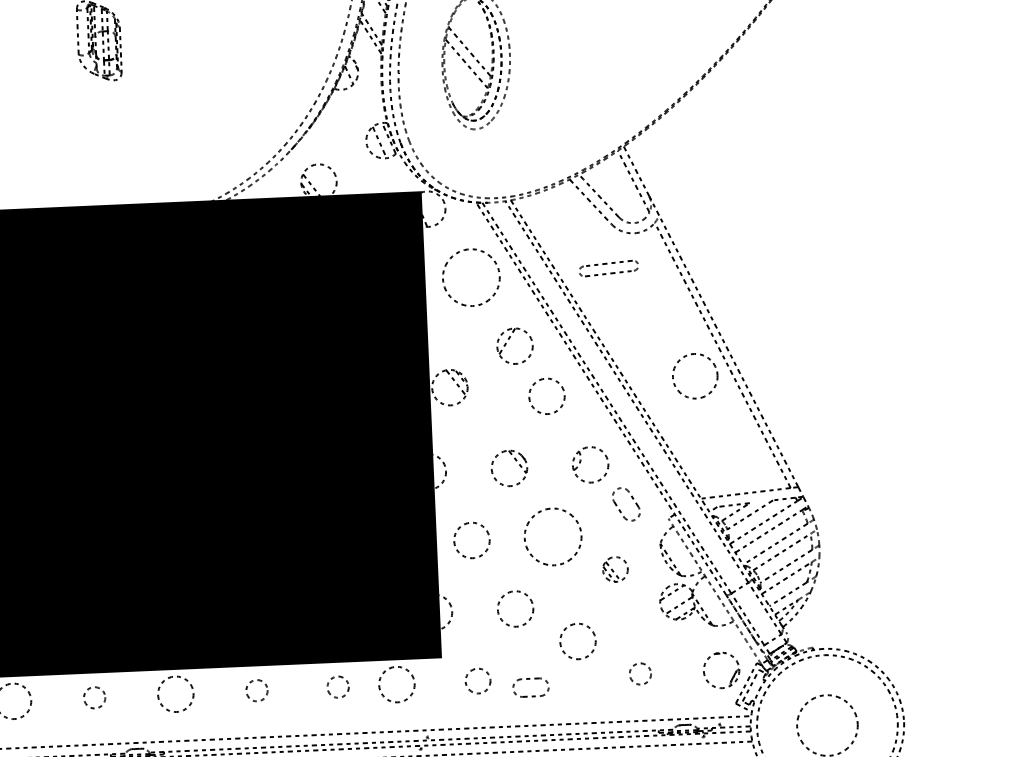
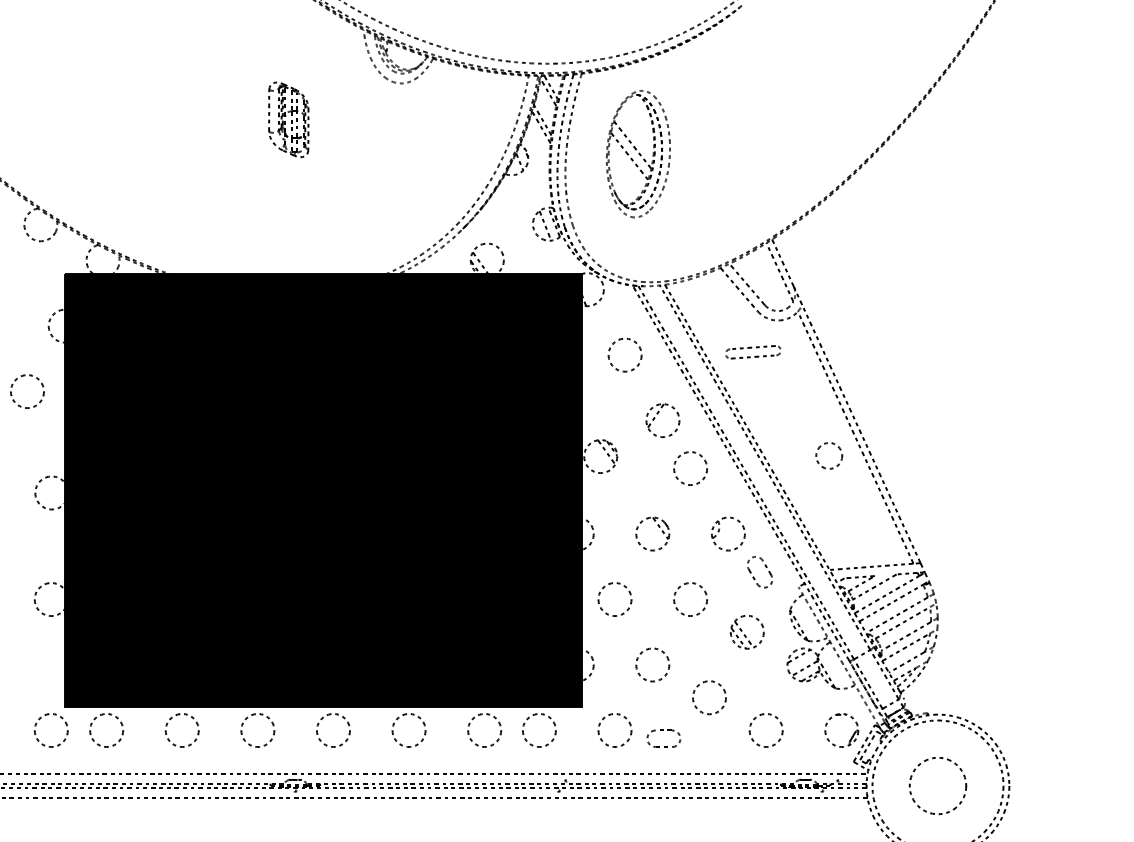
circle: (470, 276) -> (624, 354), size x0.62
circle: (695, 375) -> (829, 455), size x0.62
circle: (553, 536) -> (690, 599), size x0.62
part: (614, 569) -> (746, 632), size x1.43
circle: (639, 674) -> (765, 730), size x1.67
circle: (477, 681) -> (614, 730), size x1.43
circle: (337, 687) -> (484, 730), size x1.67
circle: (256, 690) -> (408, 730), size x1.67
circle: (94, 697) -> (257, 730), size x1.67

